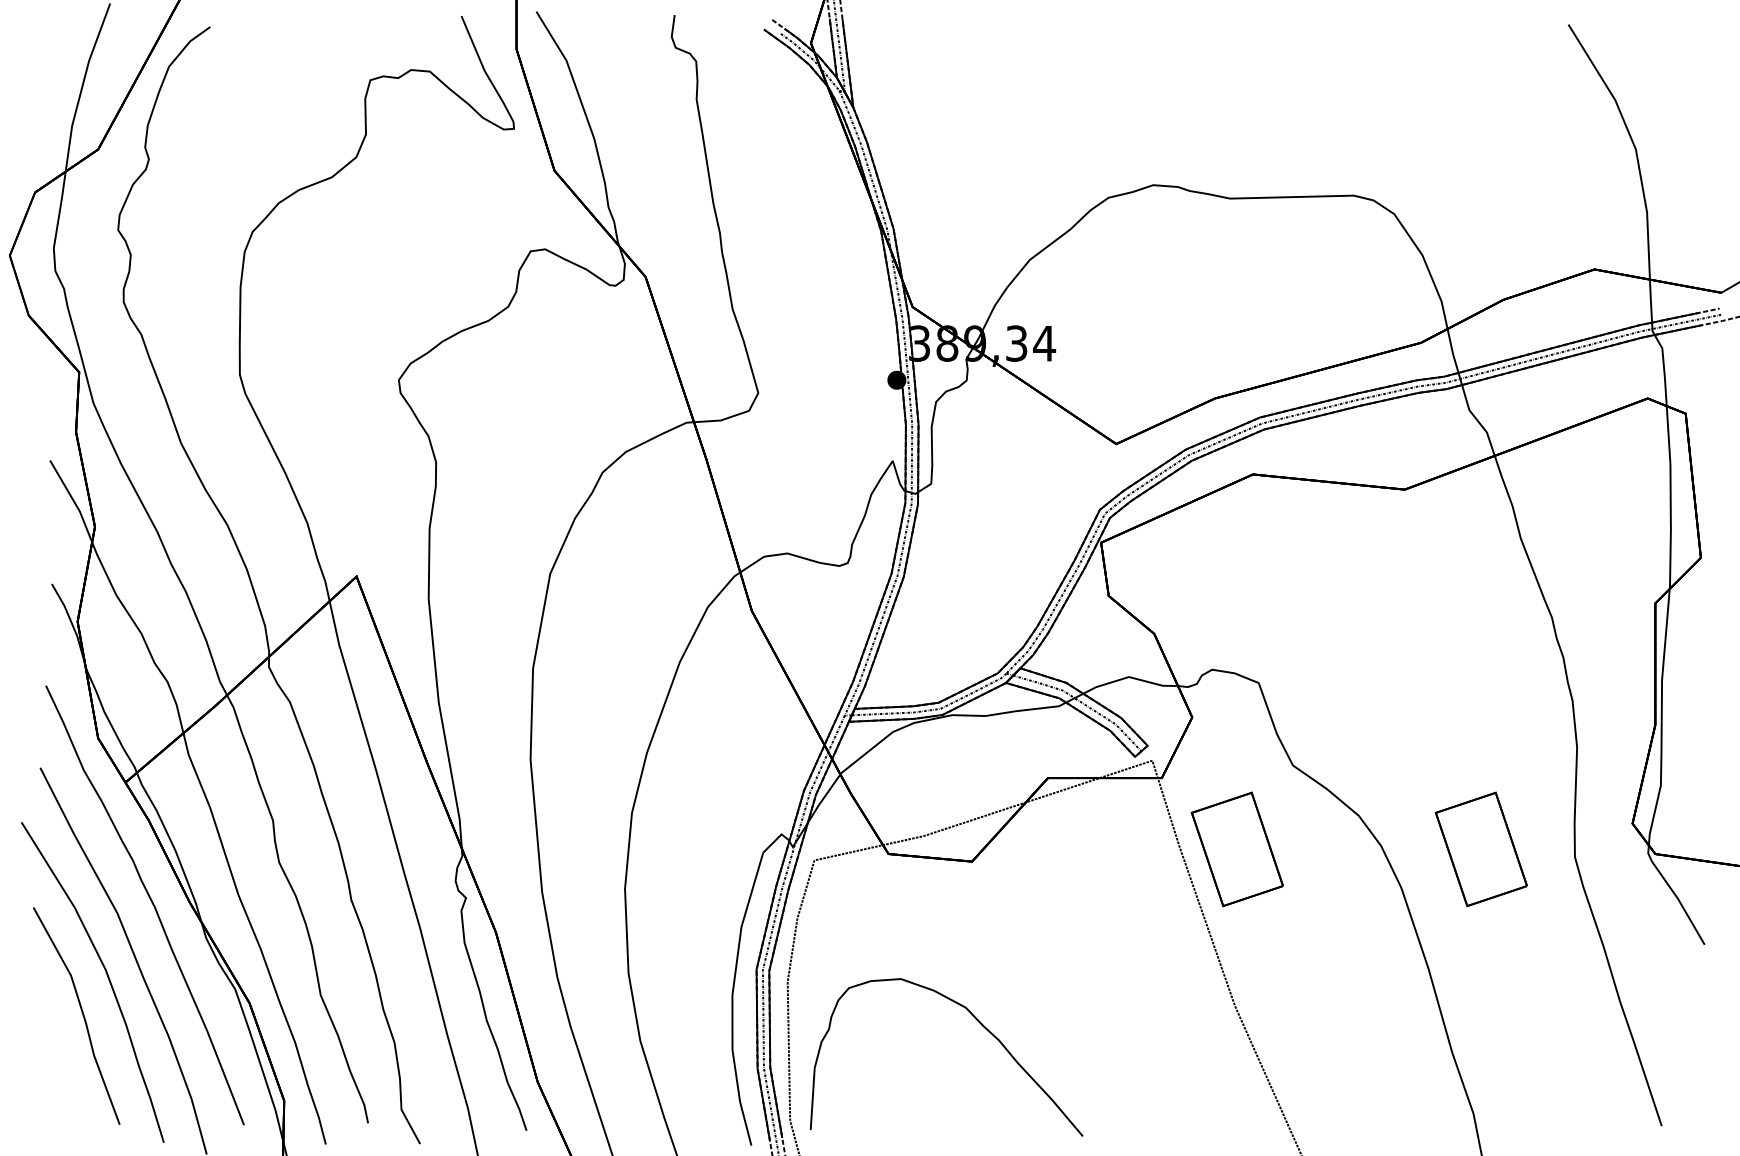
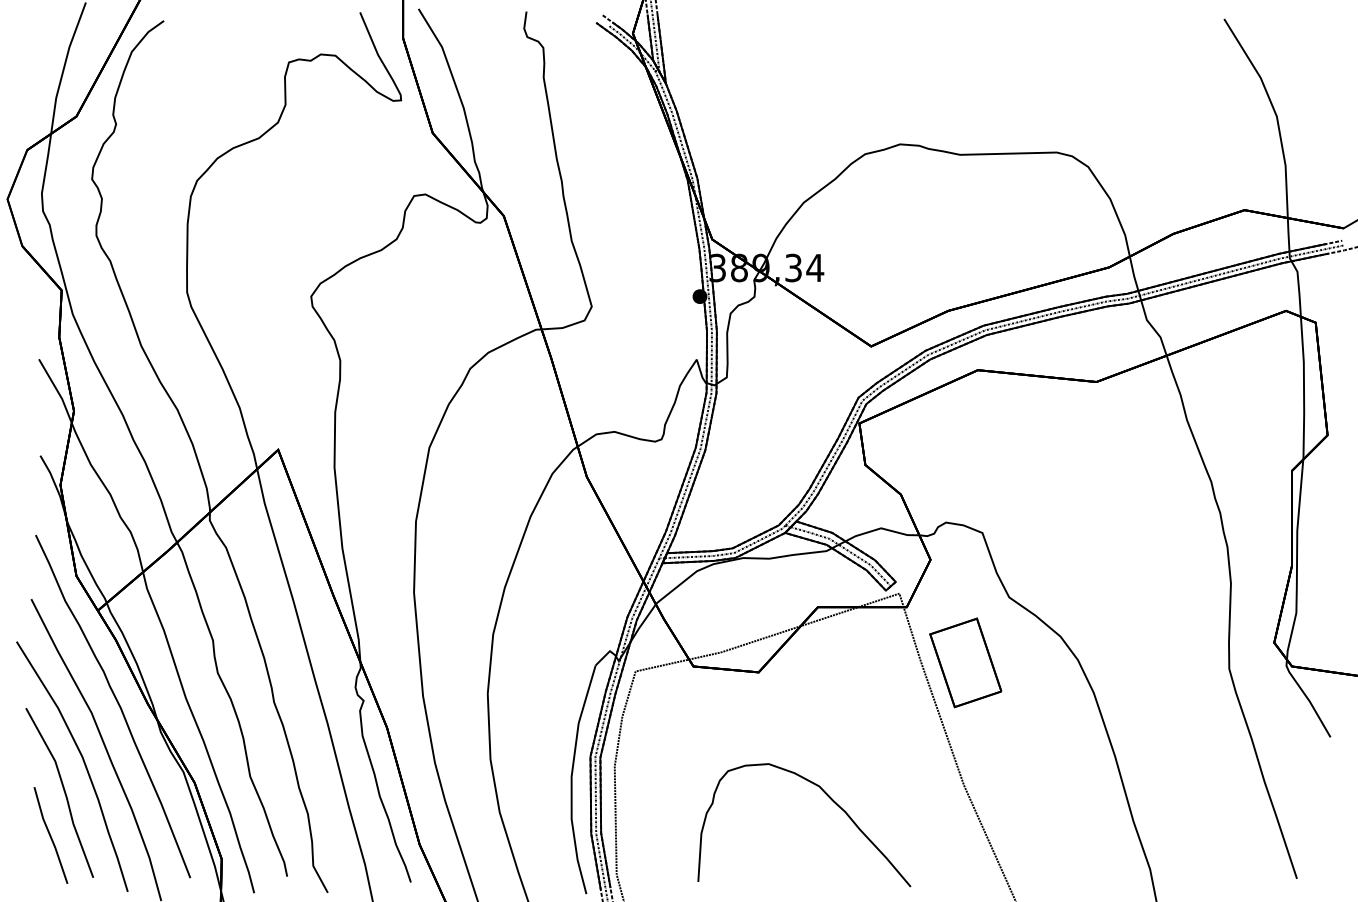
part: (1480, 849) -> (1155, 662), removed
curve: (979, 1023) -> (830, 798), moved
line: (65, 1070) -> (51, 835), added

